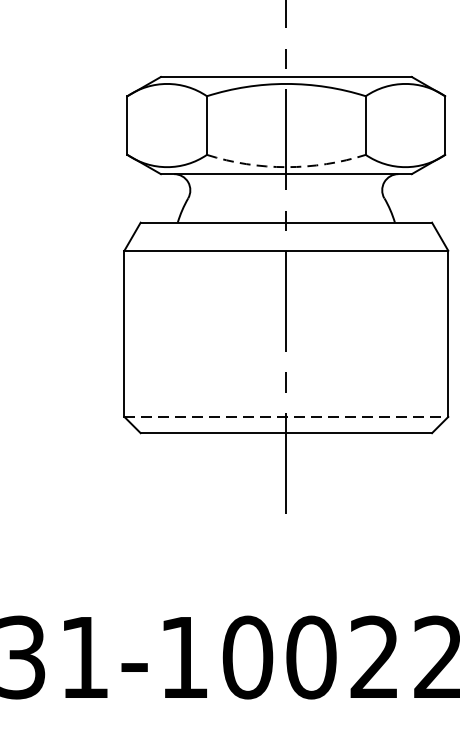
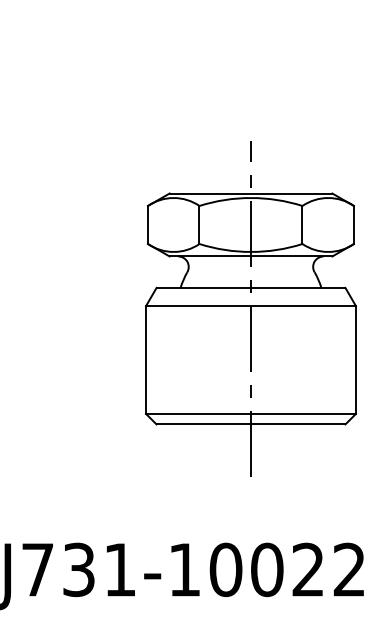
arc: (287, 166) -> (251, 251), dashed -> solid
line: (287, 416) -> (251, 413), dashed -> solid

